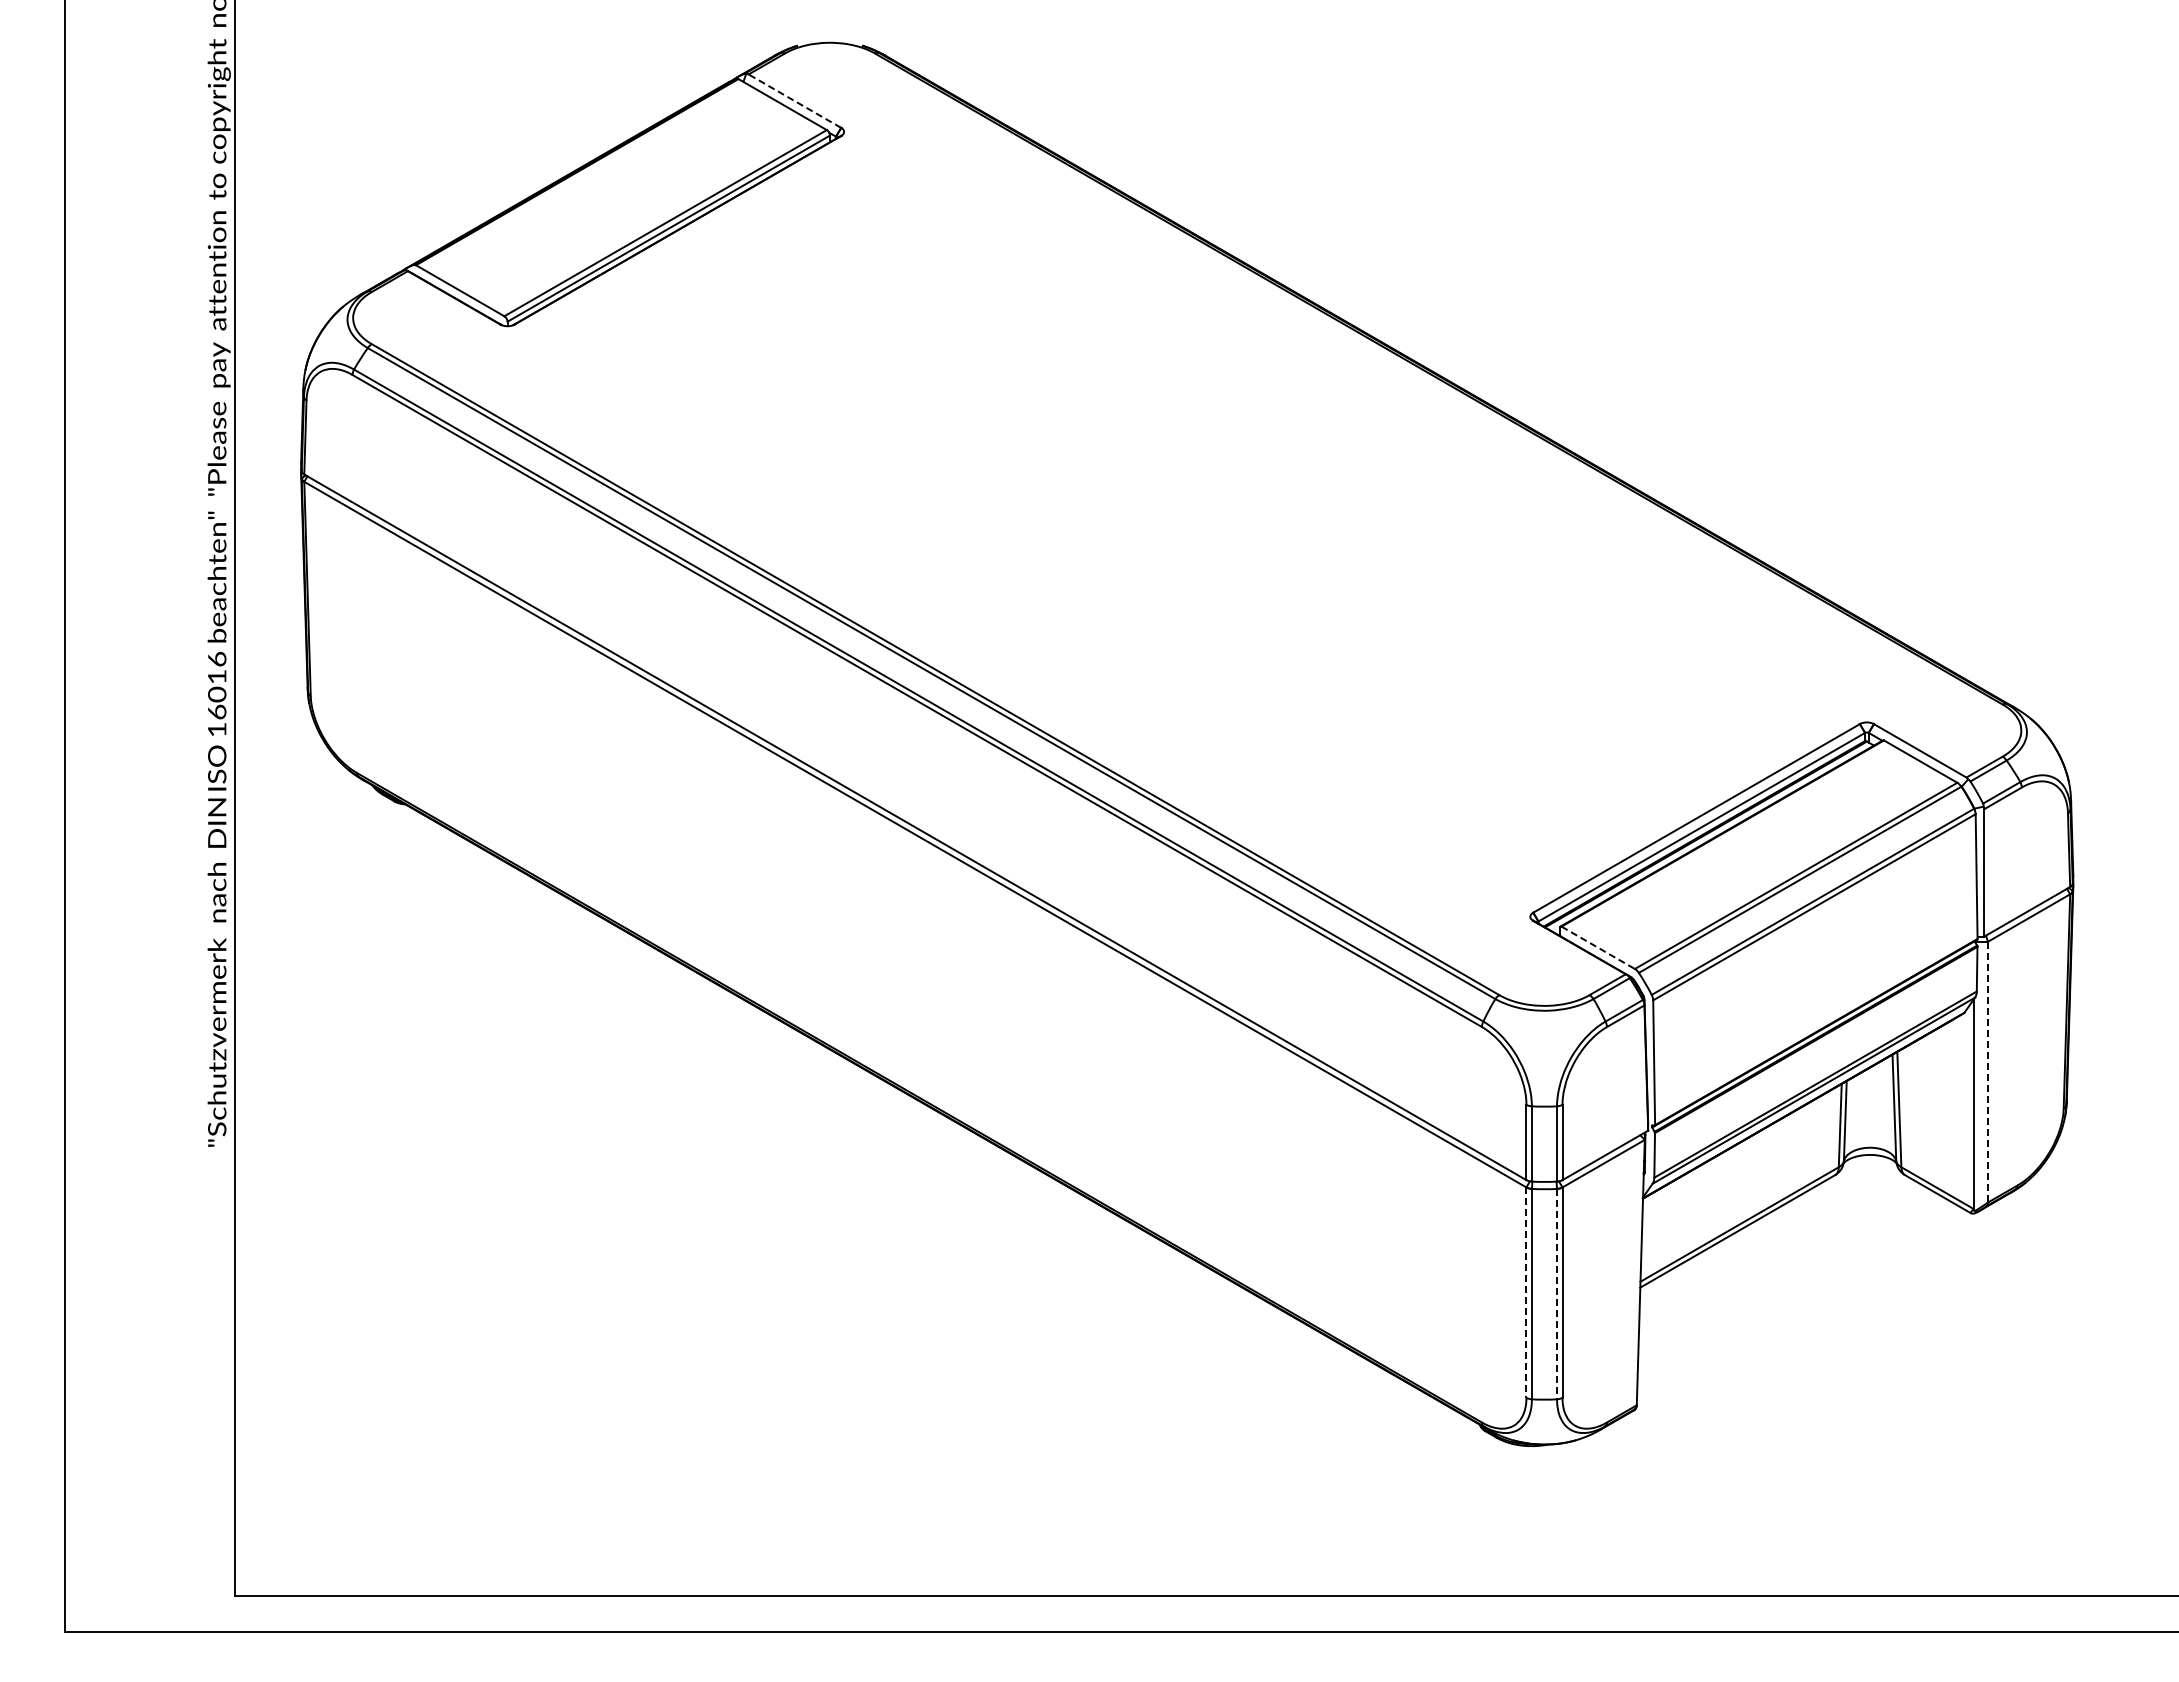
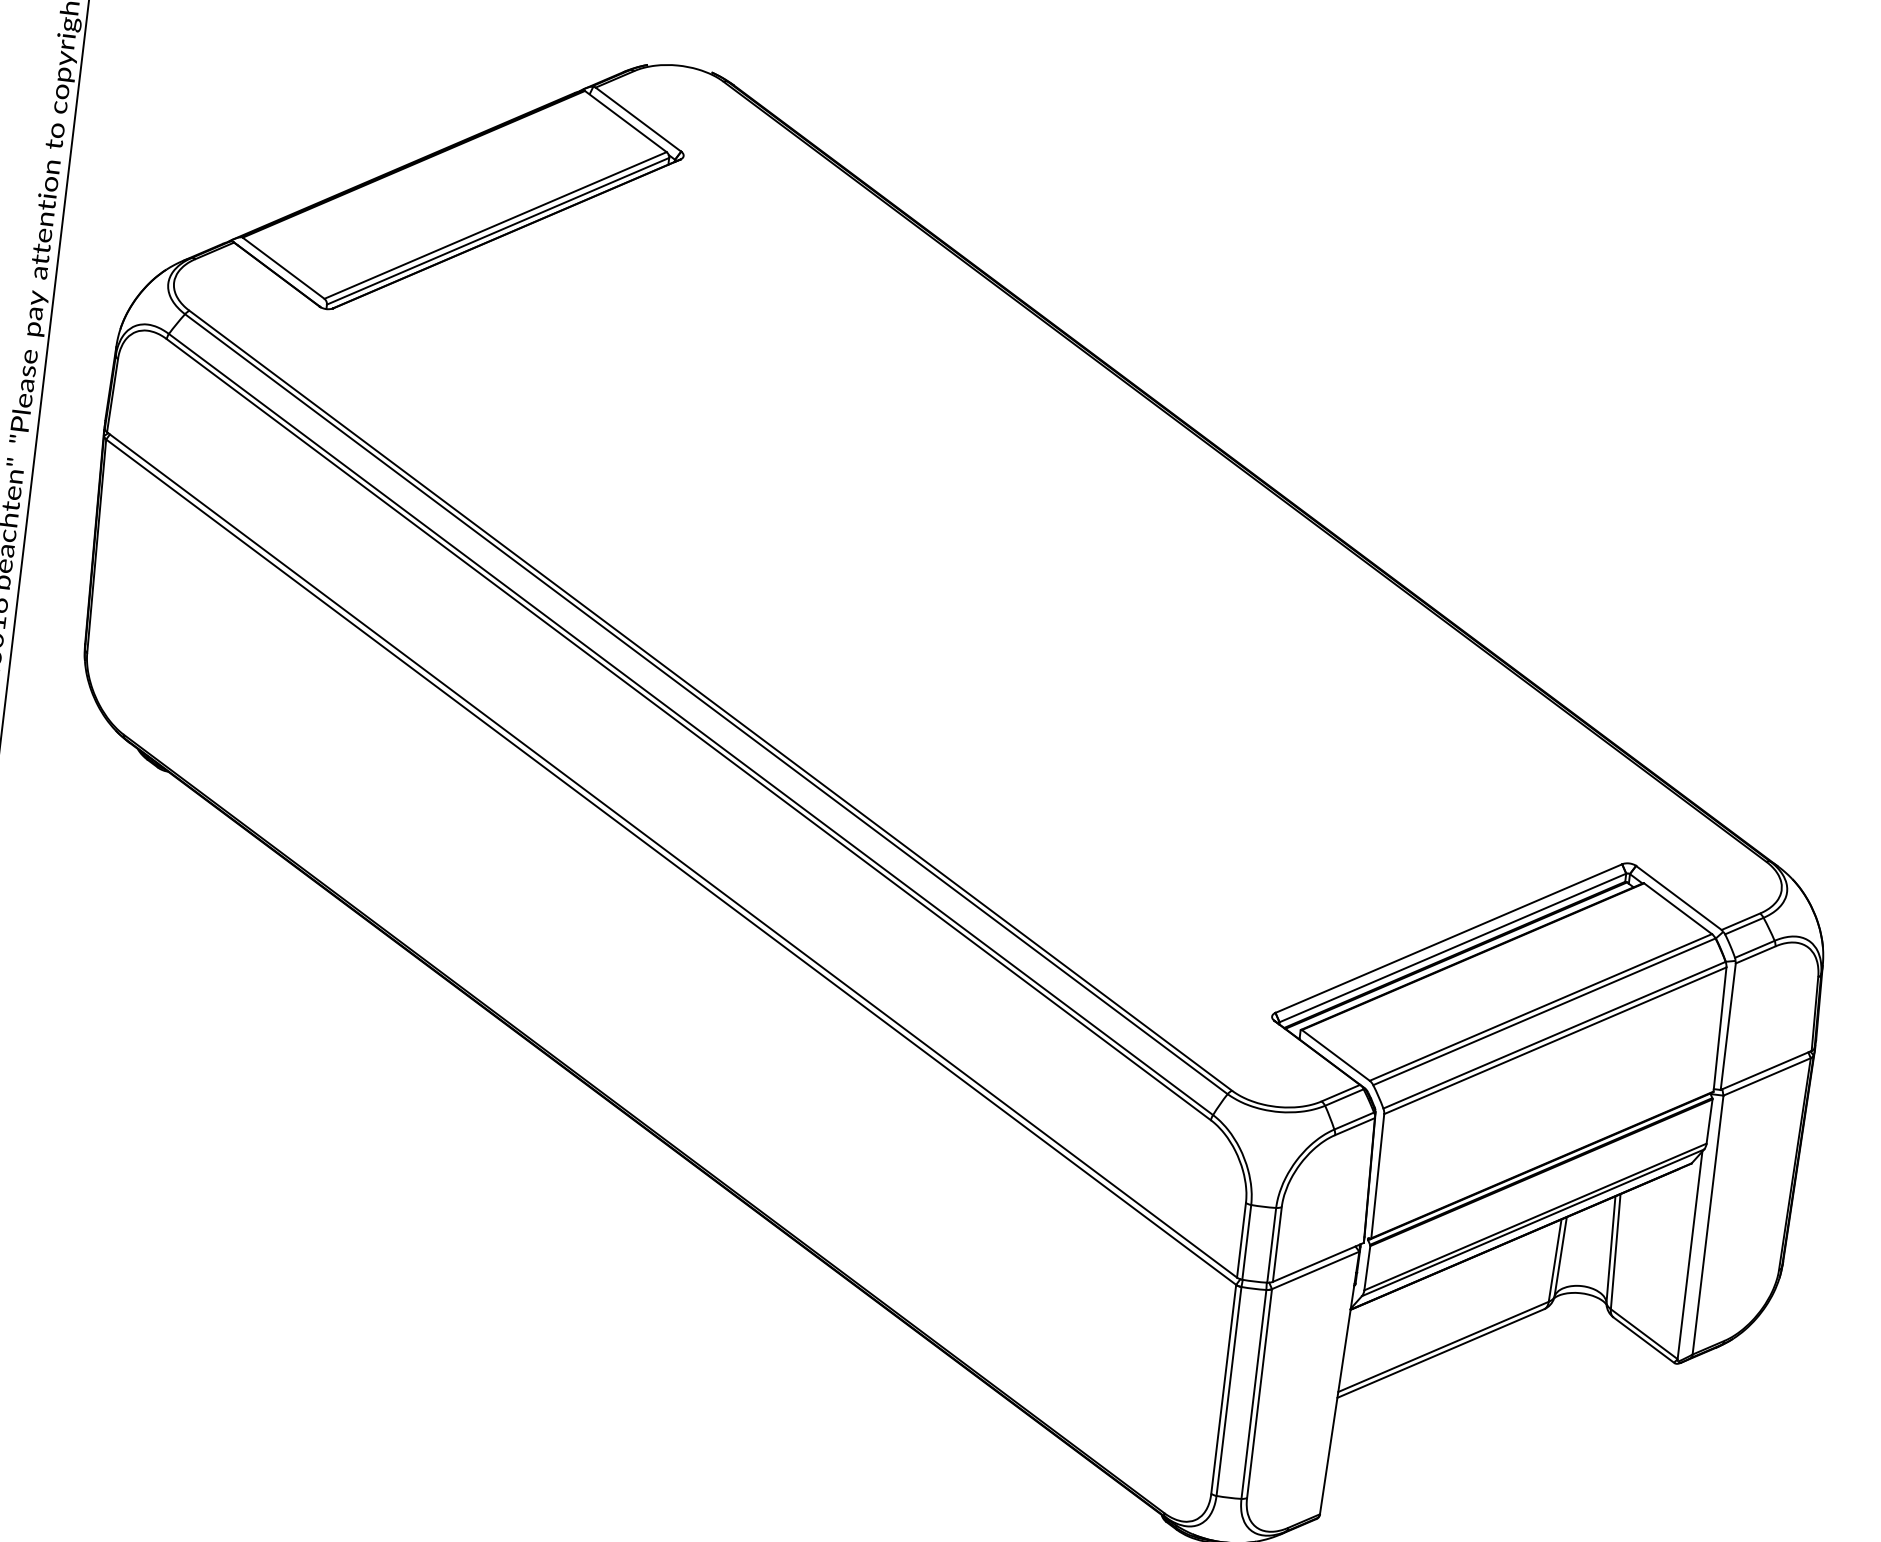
line: (794, 100) -> (638, 118), dashed -> solid
line: (1598, 948) -> (1336, 1056), dashed -> solid
line: (1987, 1072) -> (1707, 1225), dashed -> solid
line: (1526, 1293) -> (1223, 1390), dashed -> solid
line: (1557, 1294) -> (1254, 1394), dashed -> solid

